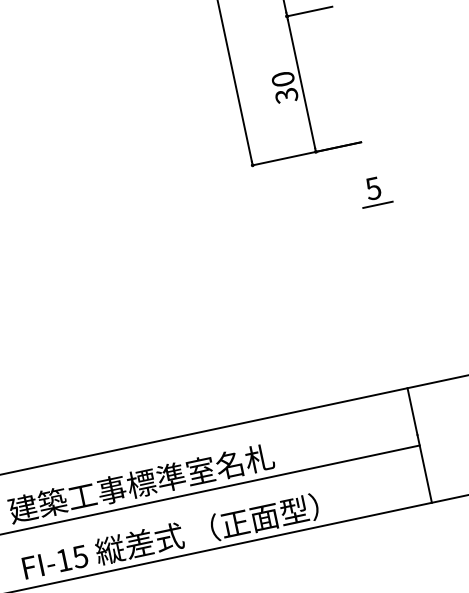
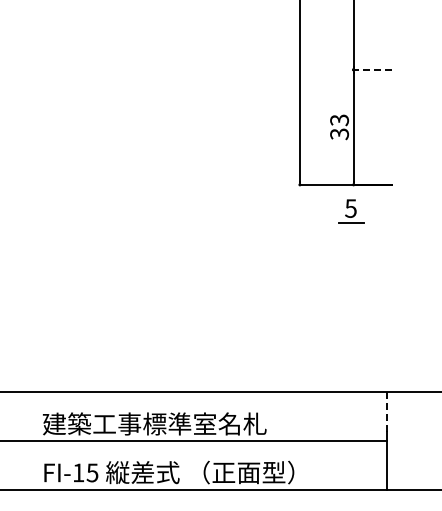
line: (309, 11) -> (372, 69), solid -> dashed
text: (283, 79) -> (339, 120), 30 -> 33
part: (374, 191) -> (351, 211), moved
line: (412, 411) -> (387, 412), solid -> dashed

